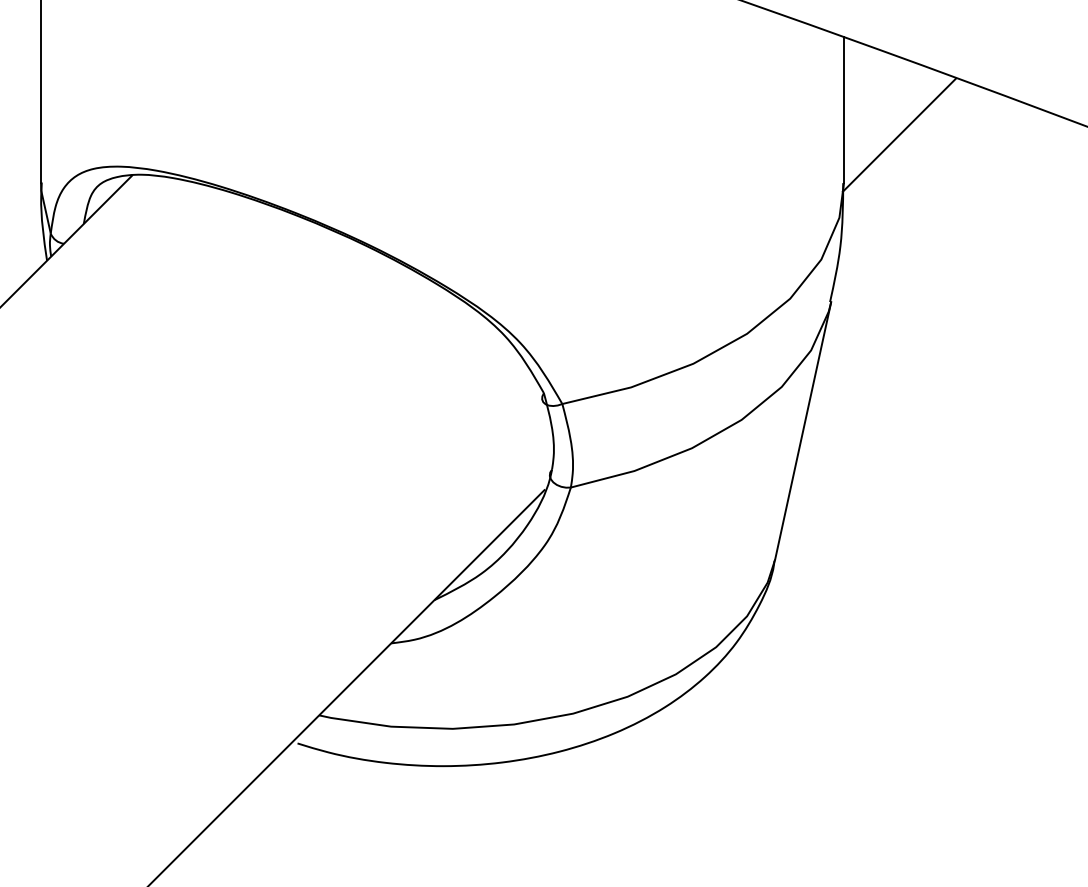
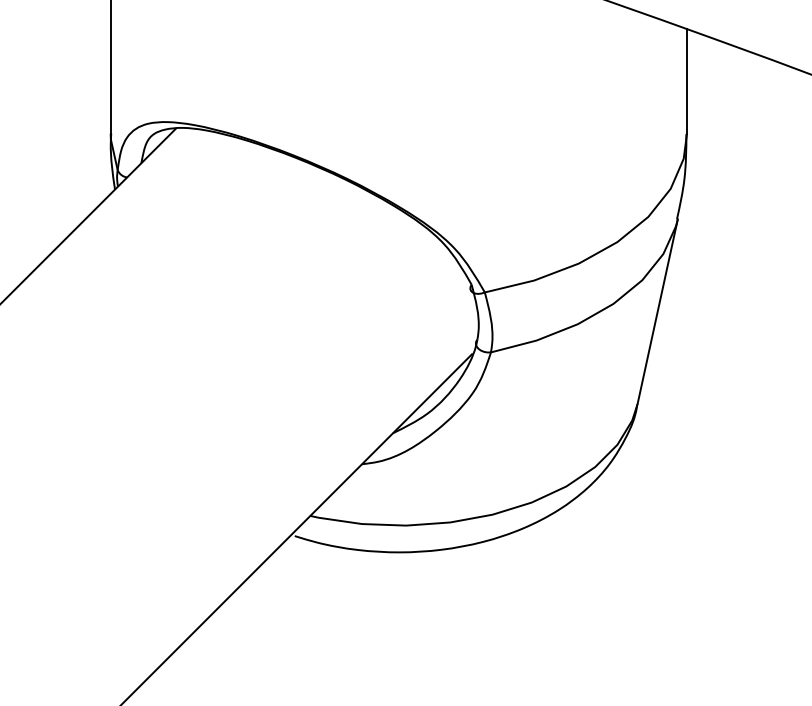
line: (899, 135) -> (726, 99), removed

